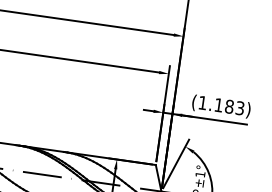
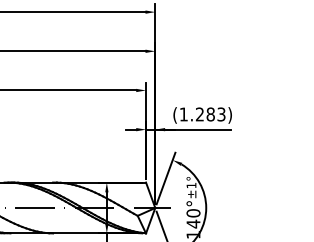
text: (218, 105) -> (199, 114), (1.183) -> (1.283)

